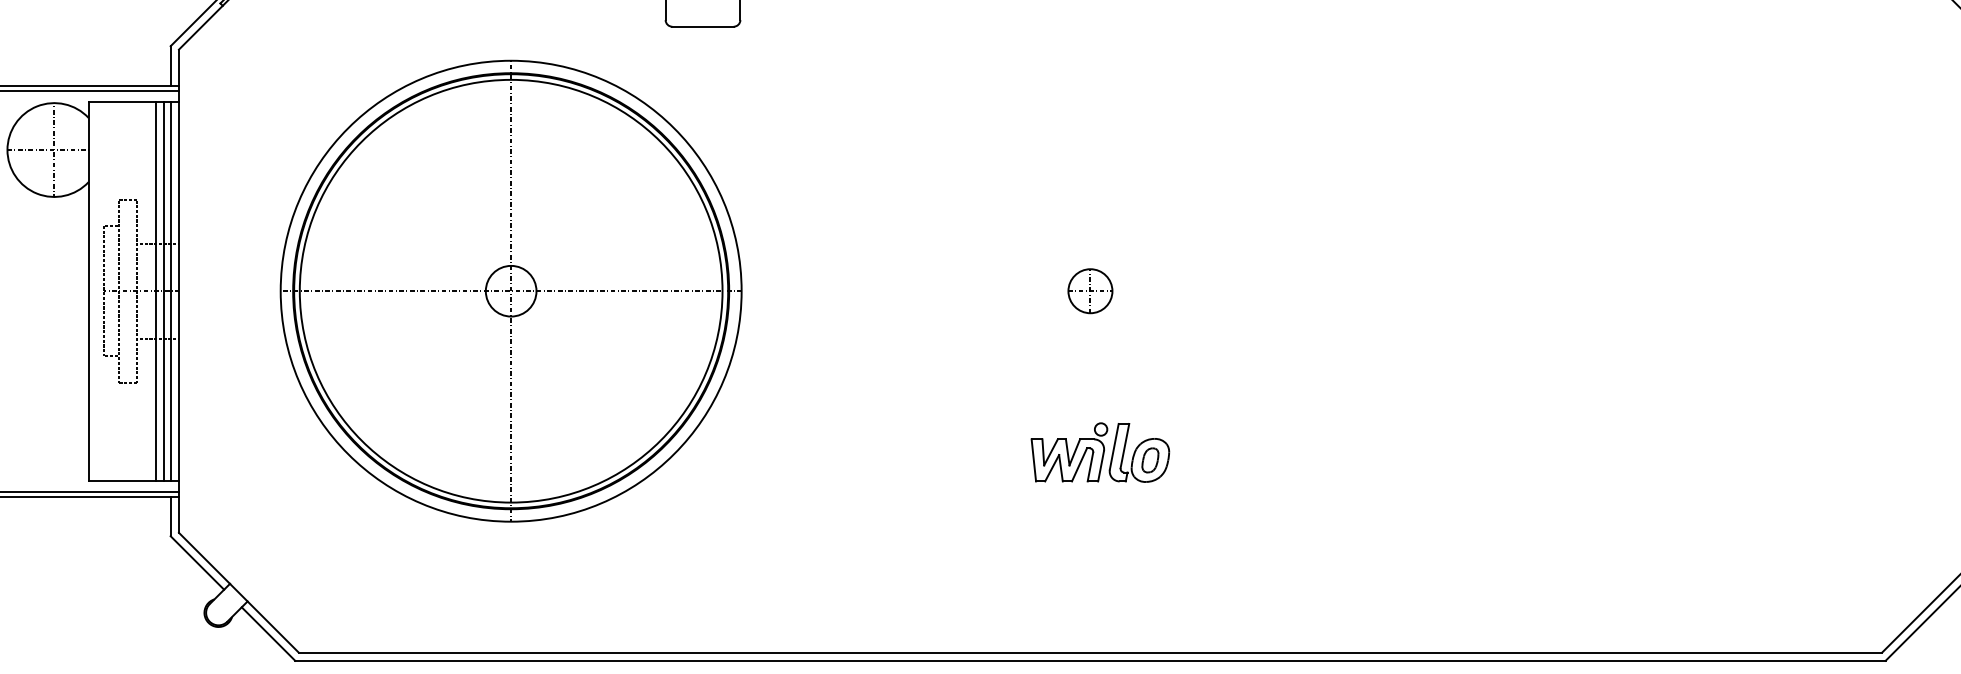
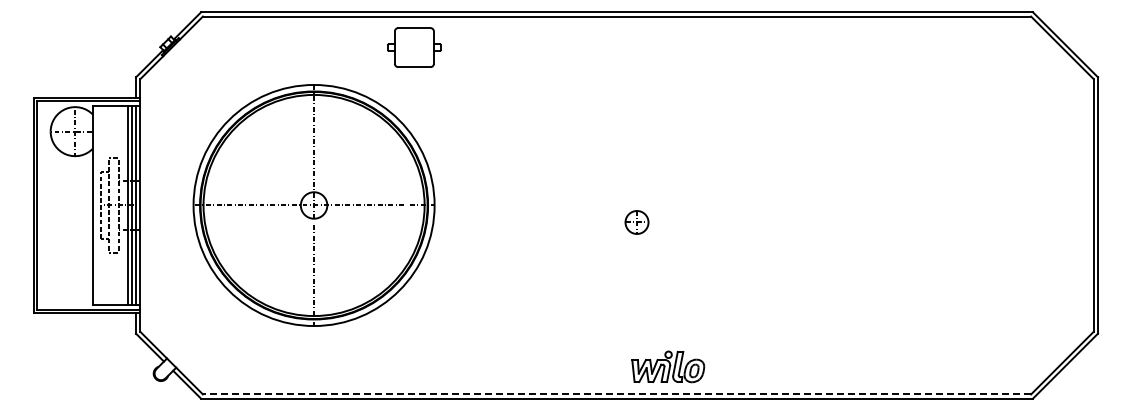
part: (1089, 291) -> (636, 222), moved
part: (1100, 451) -> (668, 366), moved
line: (1089, 652) -> (616, 394), solid -> dashed

